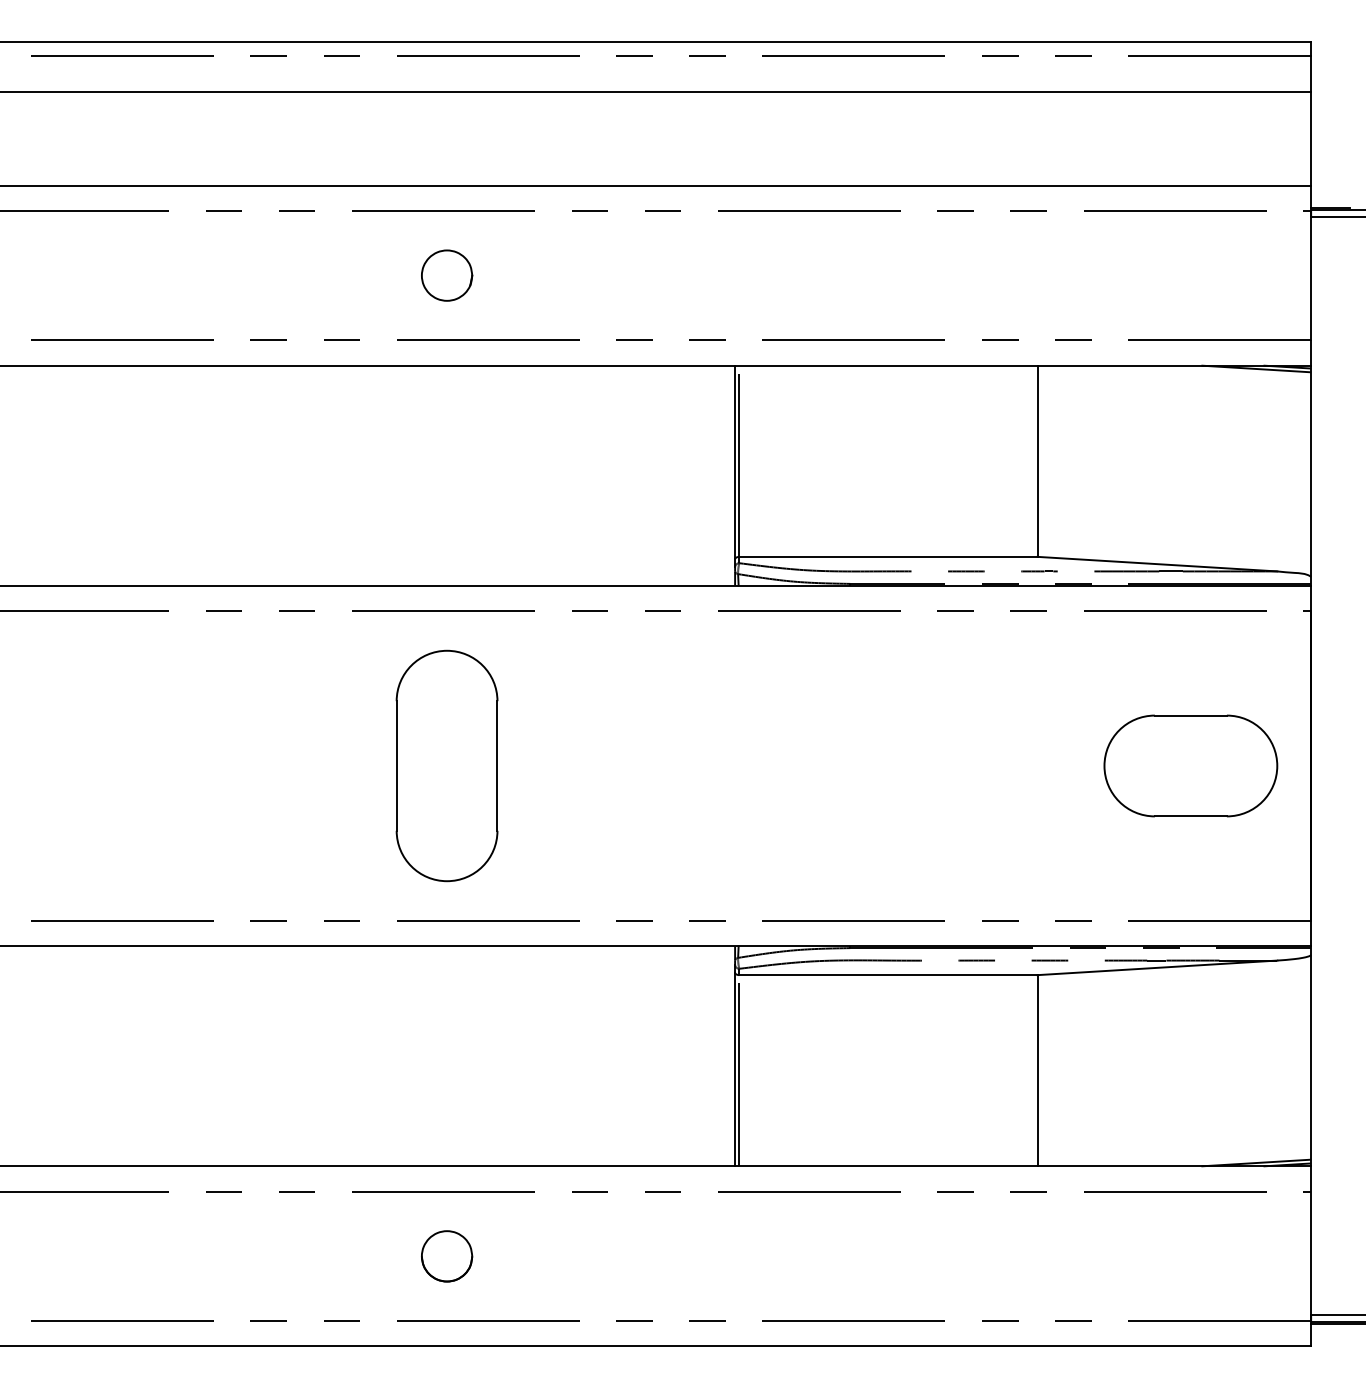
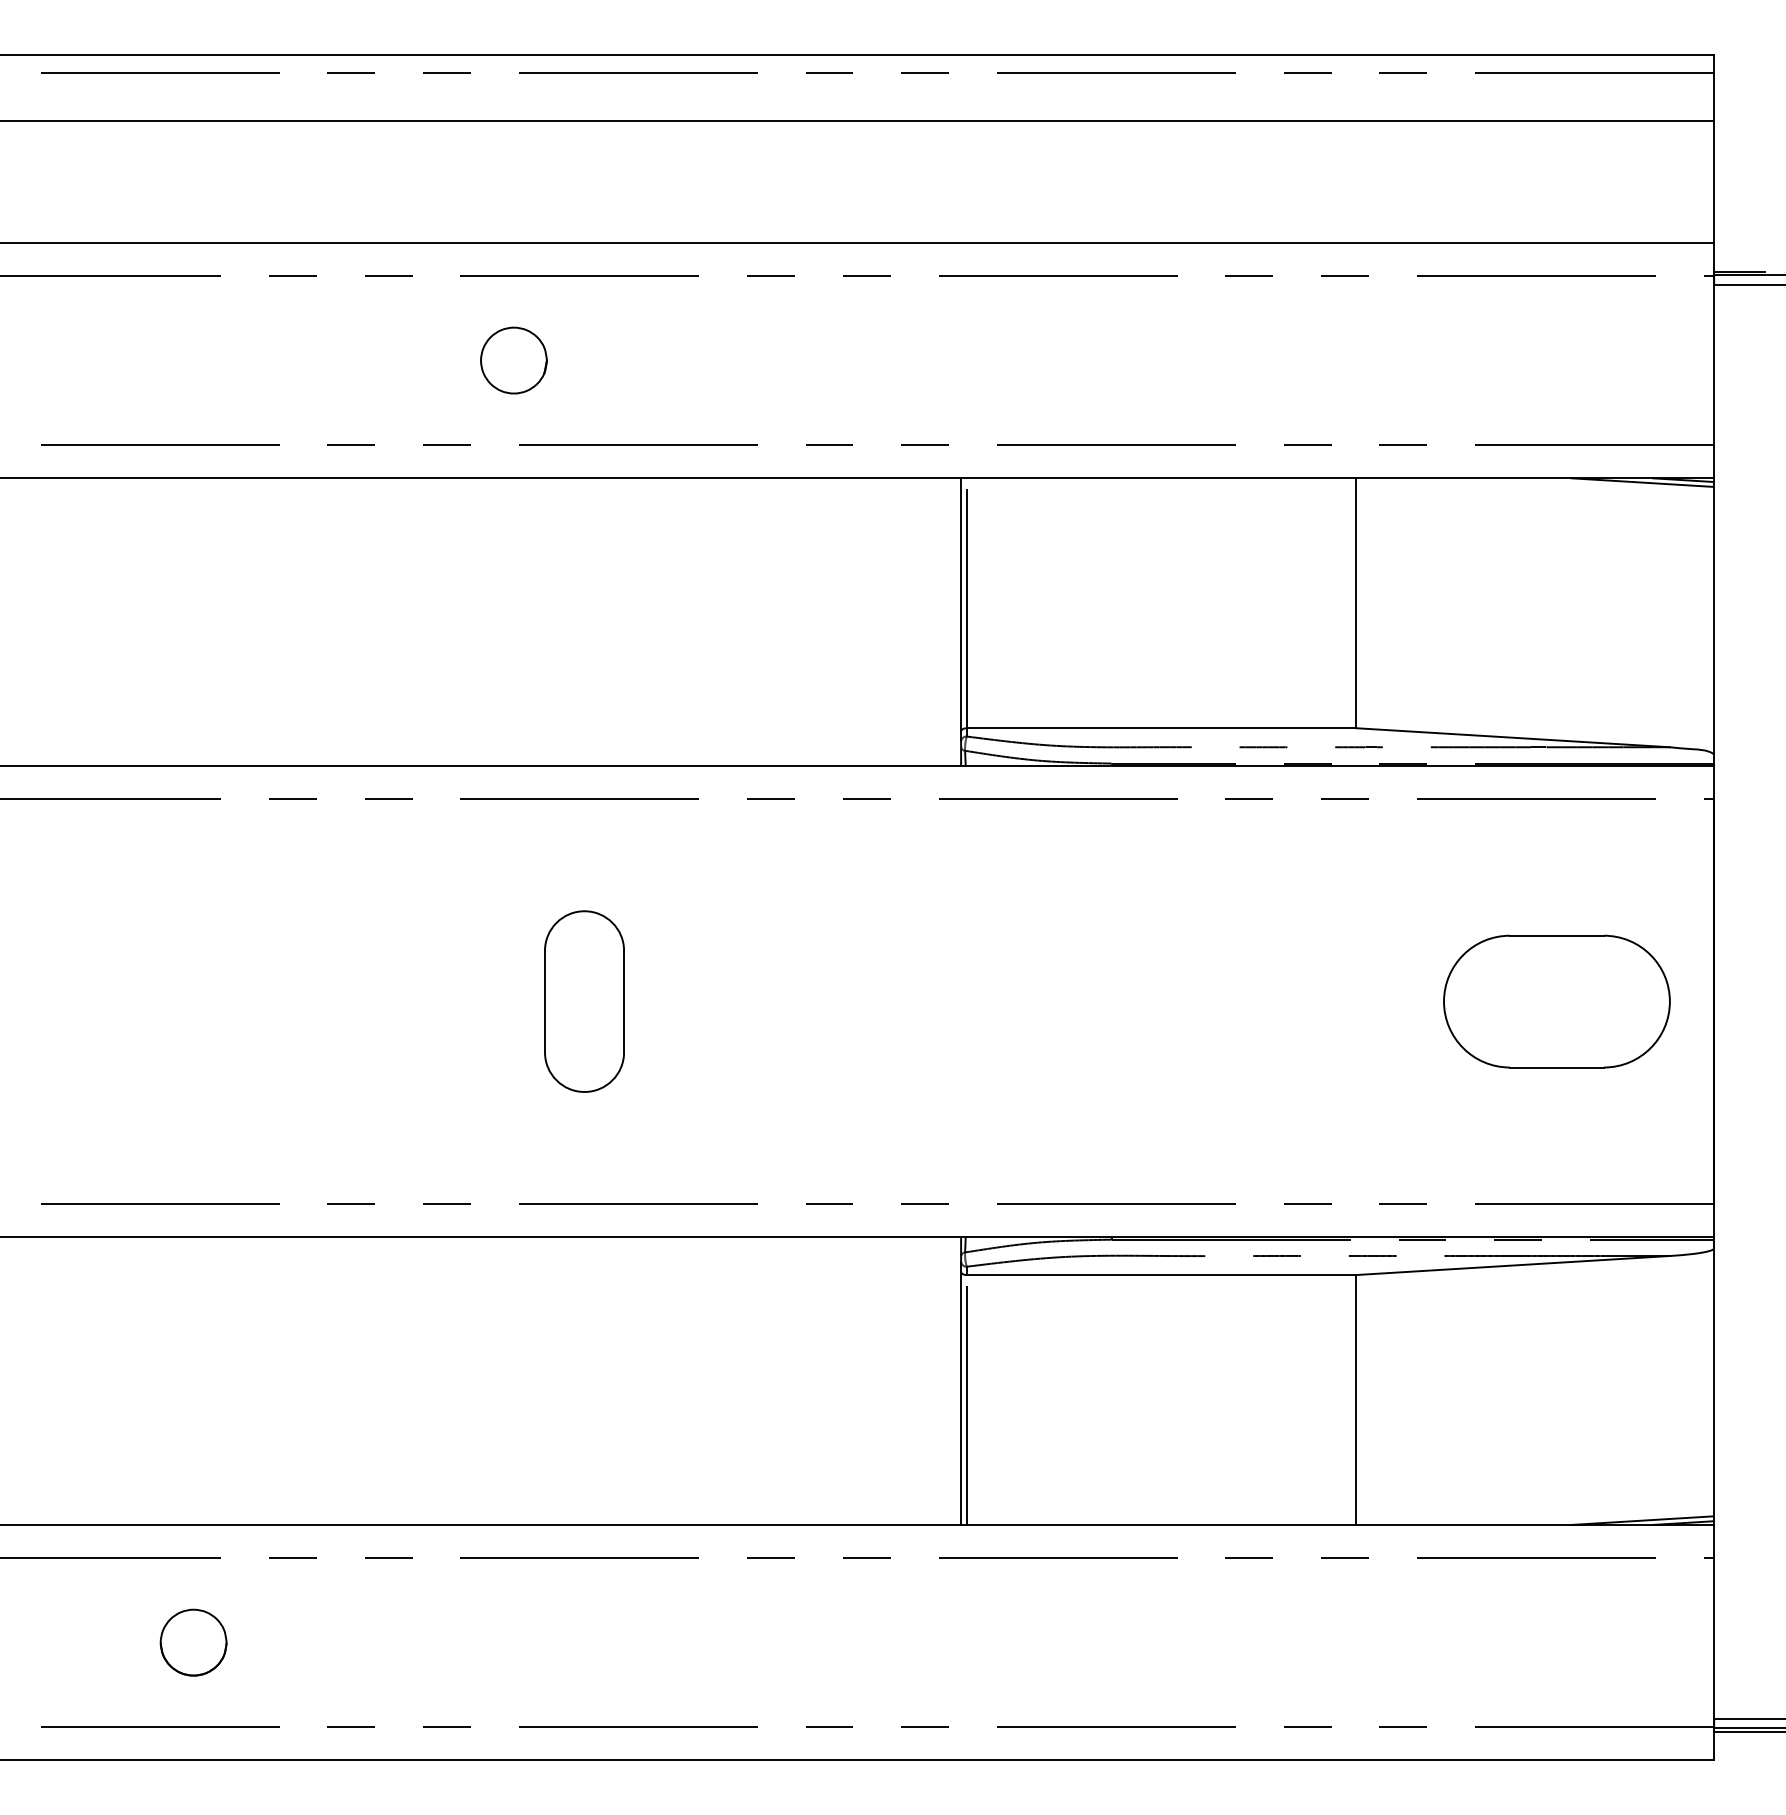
part: (447, 275) -> (514, 360), moved
part: (446, 765) -> (583, 1000), size x0.6
part: (447, 1256) -> (194, 1642), moved

